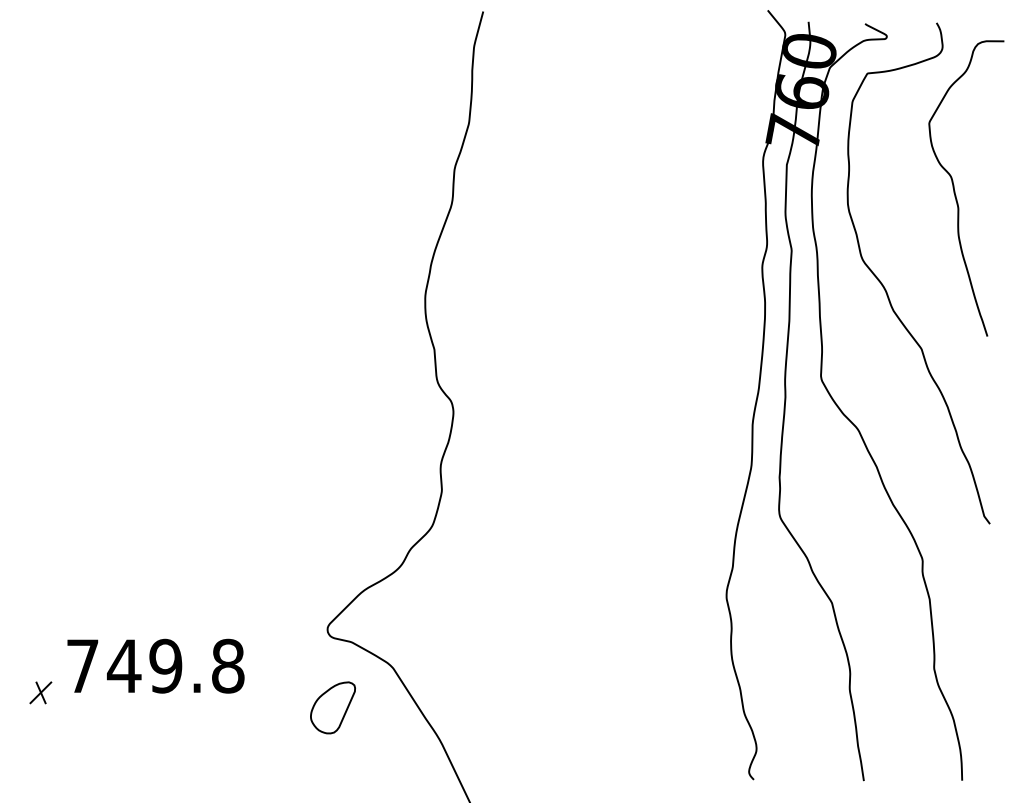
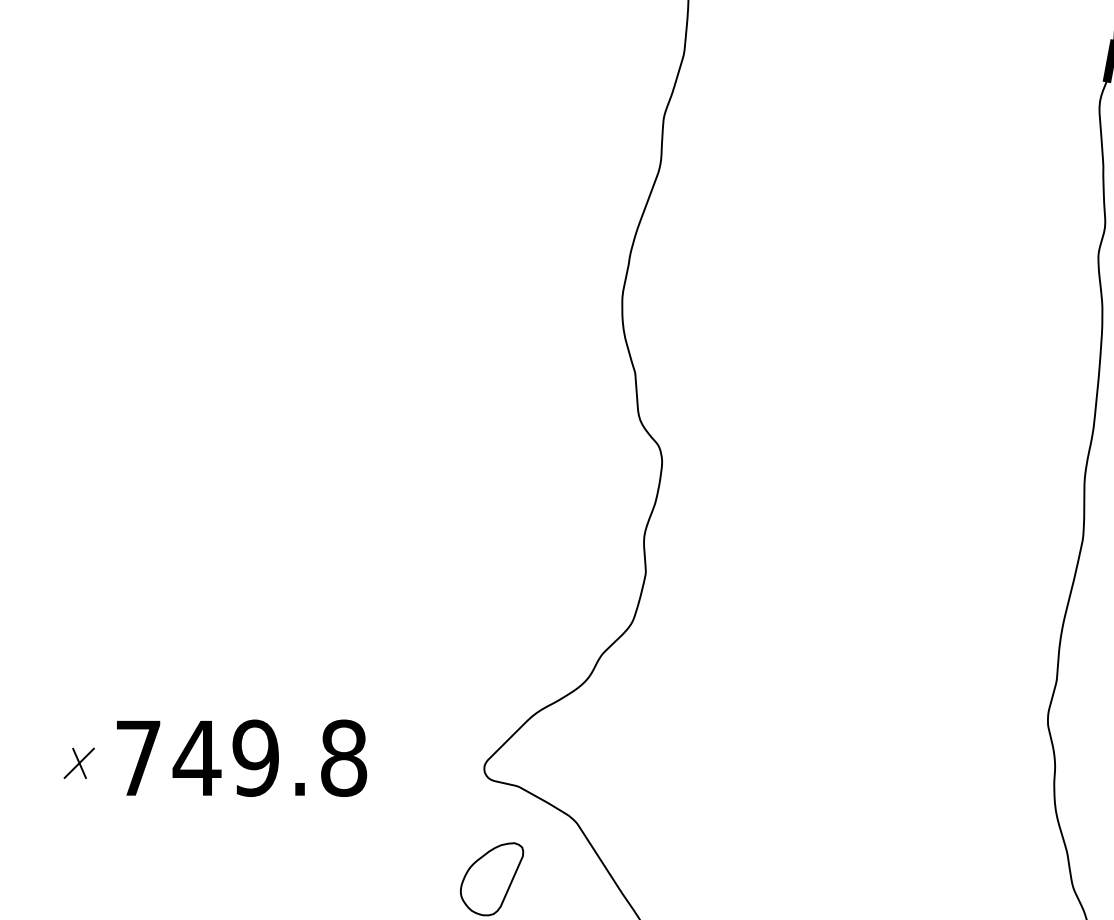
text: (155, 665) -> (241, 757), moved
part: (40, 692) -> (78, 762), moved

